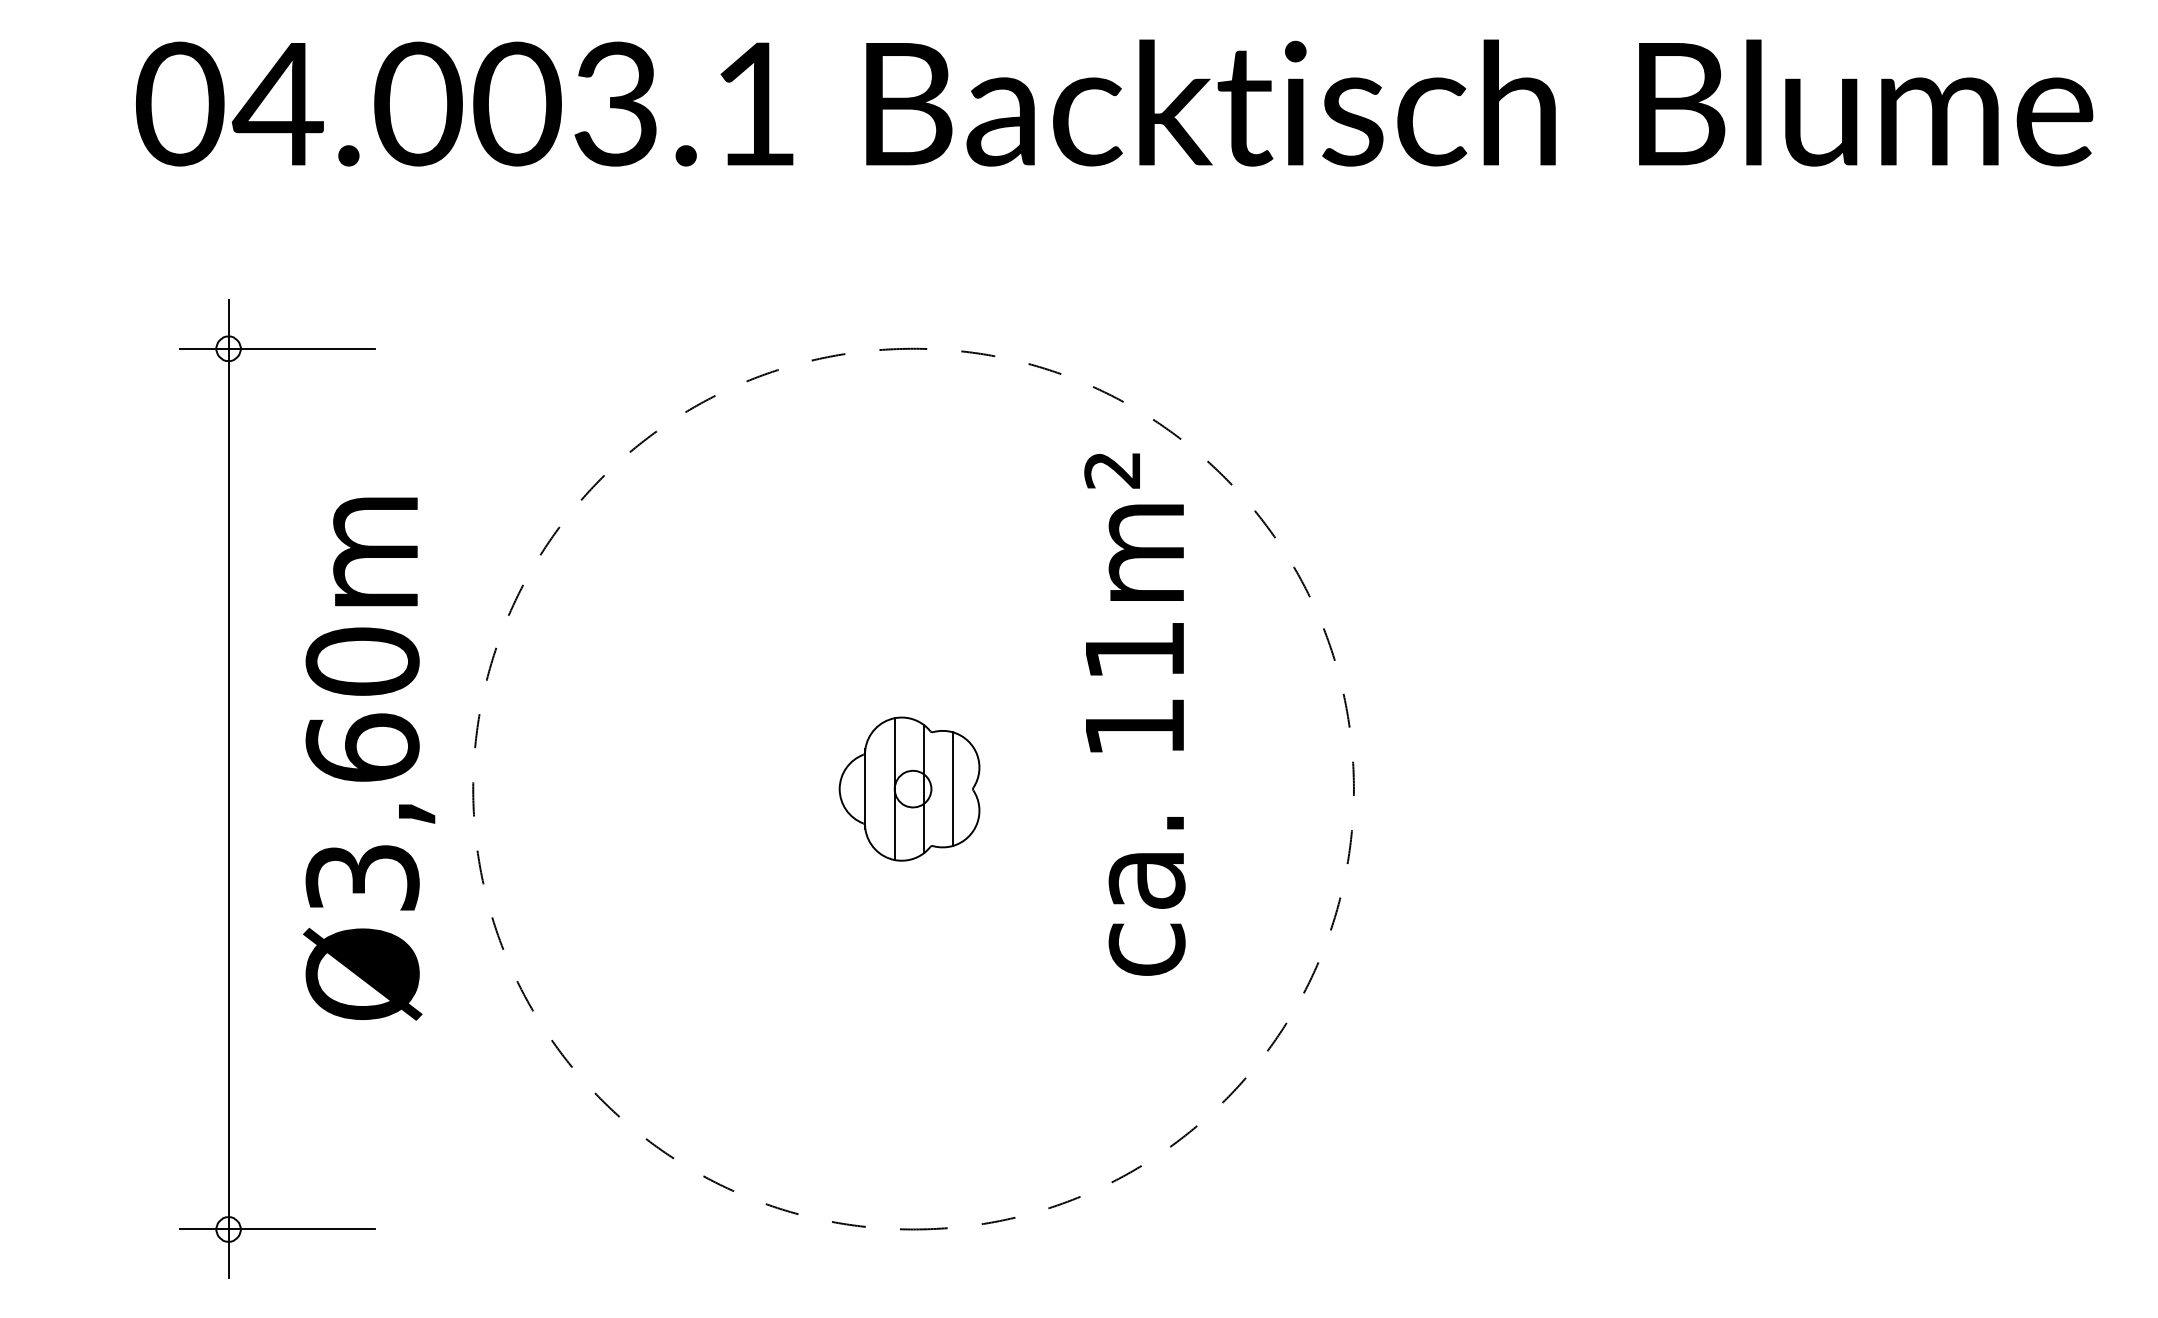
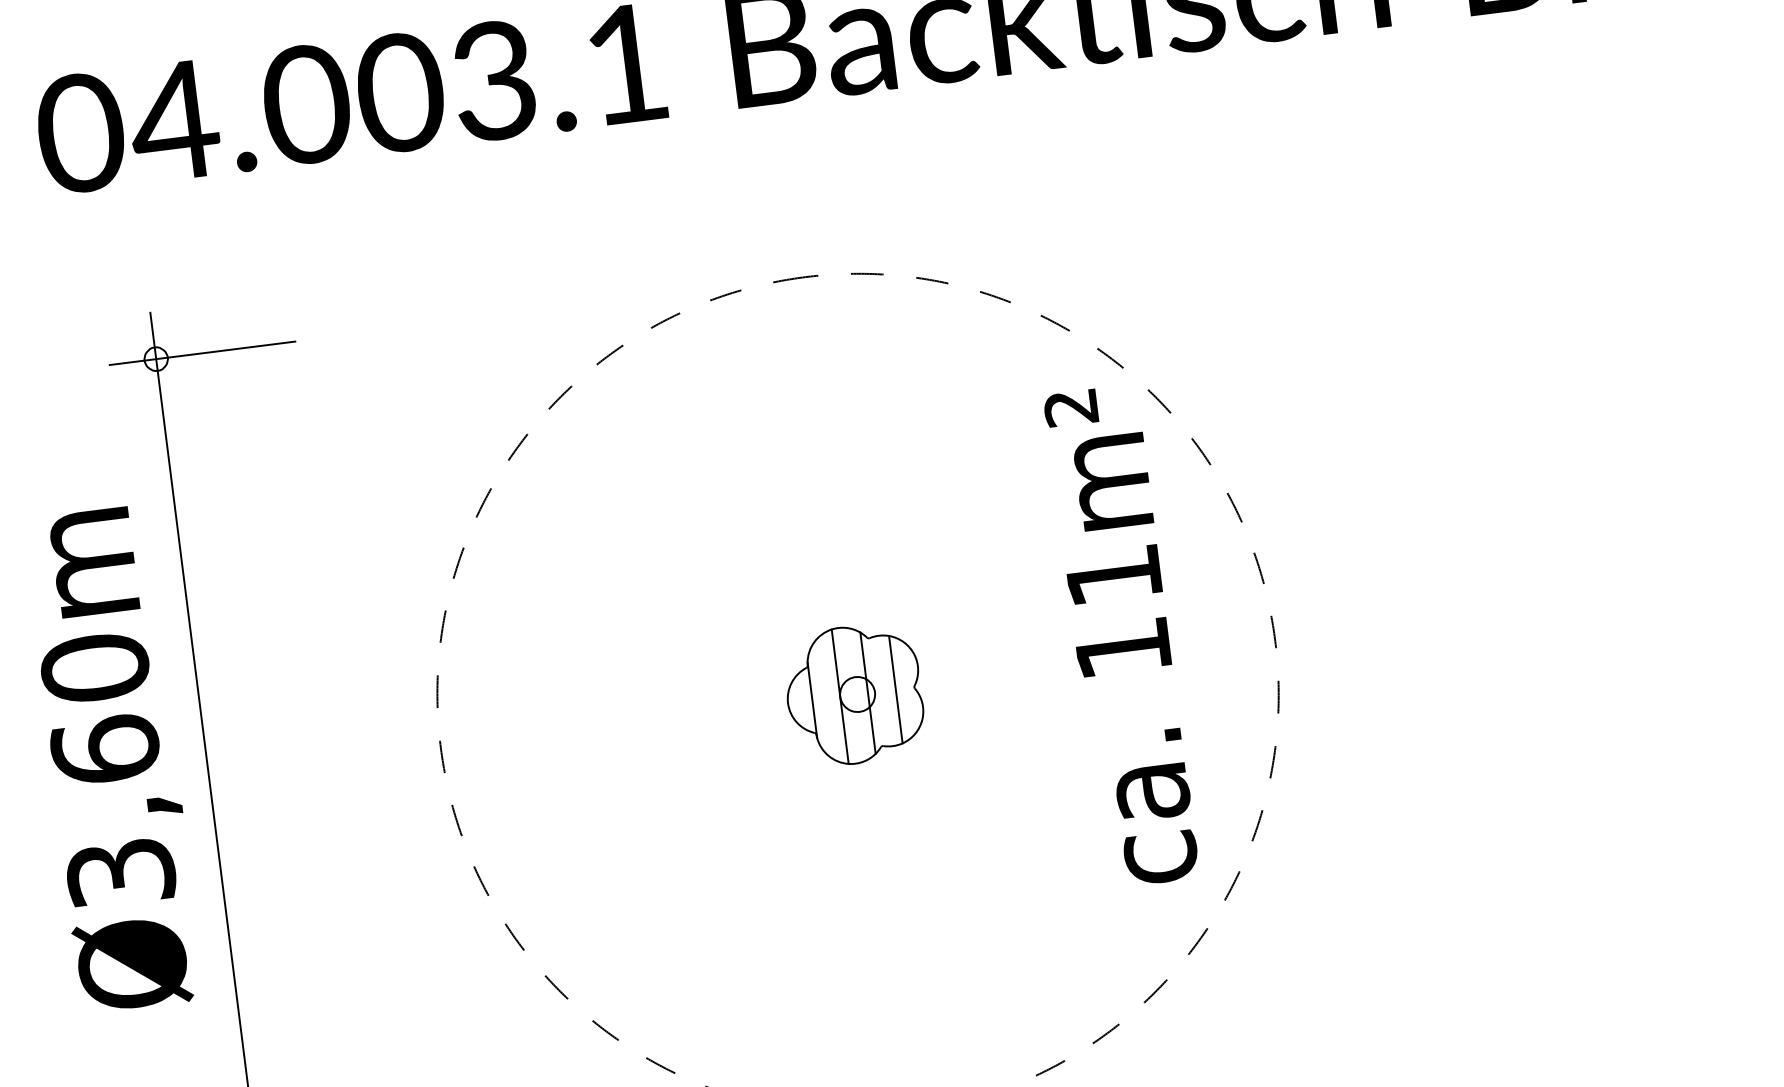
text: (1134, 714) -> (1121, 636), moved
text: (369, 758) -> (113, 759), moved

